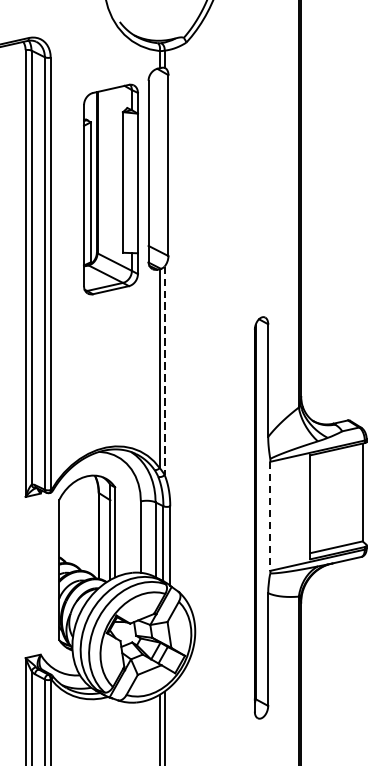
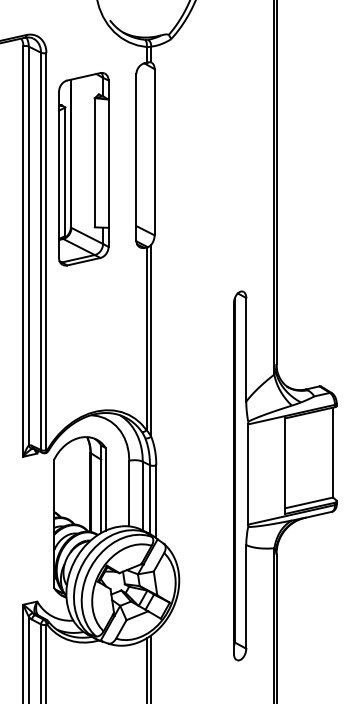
part: (110, 189) -> (83, 169), moved
line: (165, 370) -> (151, 340), dashed -> solid
line: (270, 516) -> (248, 474), dashed -> solid

